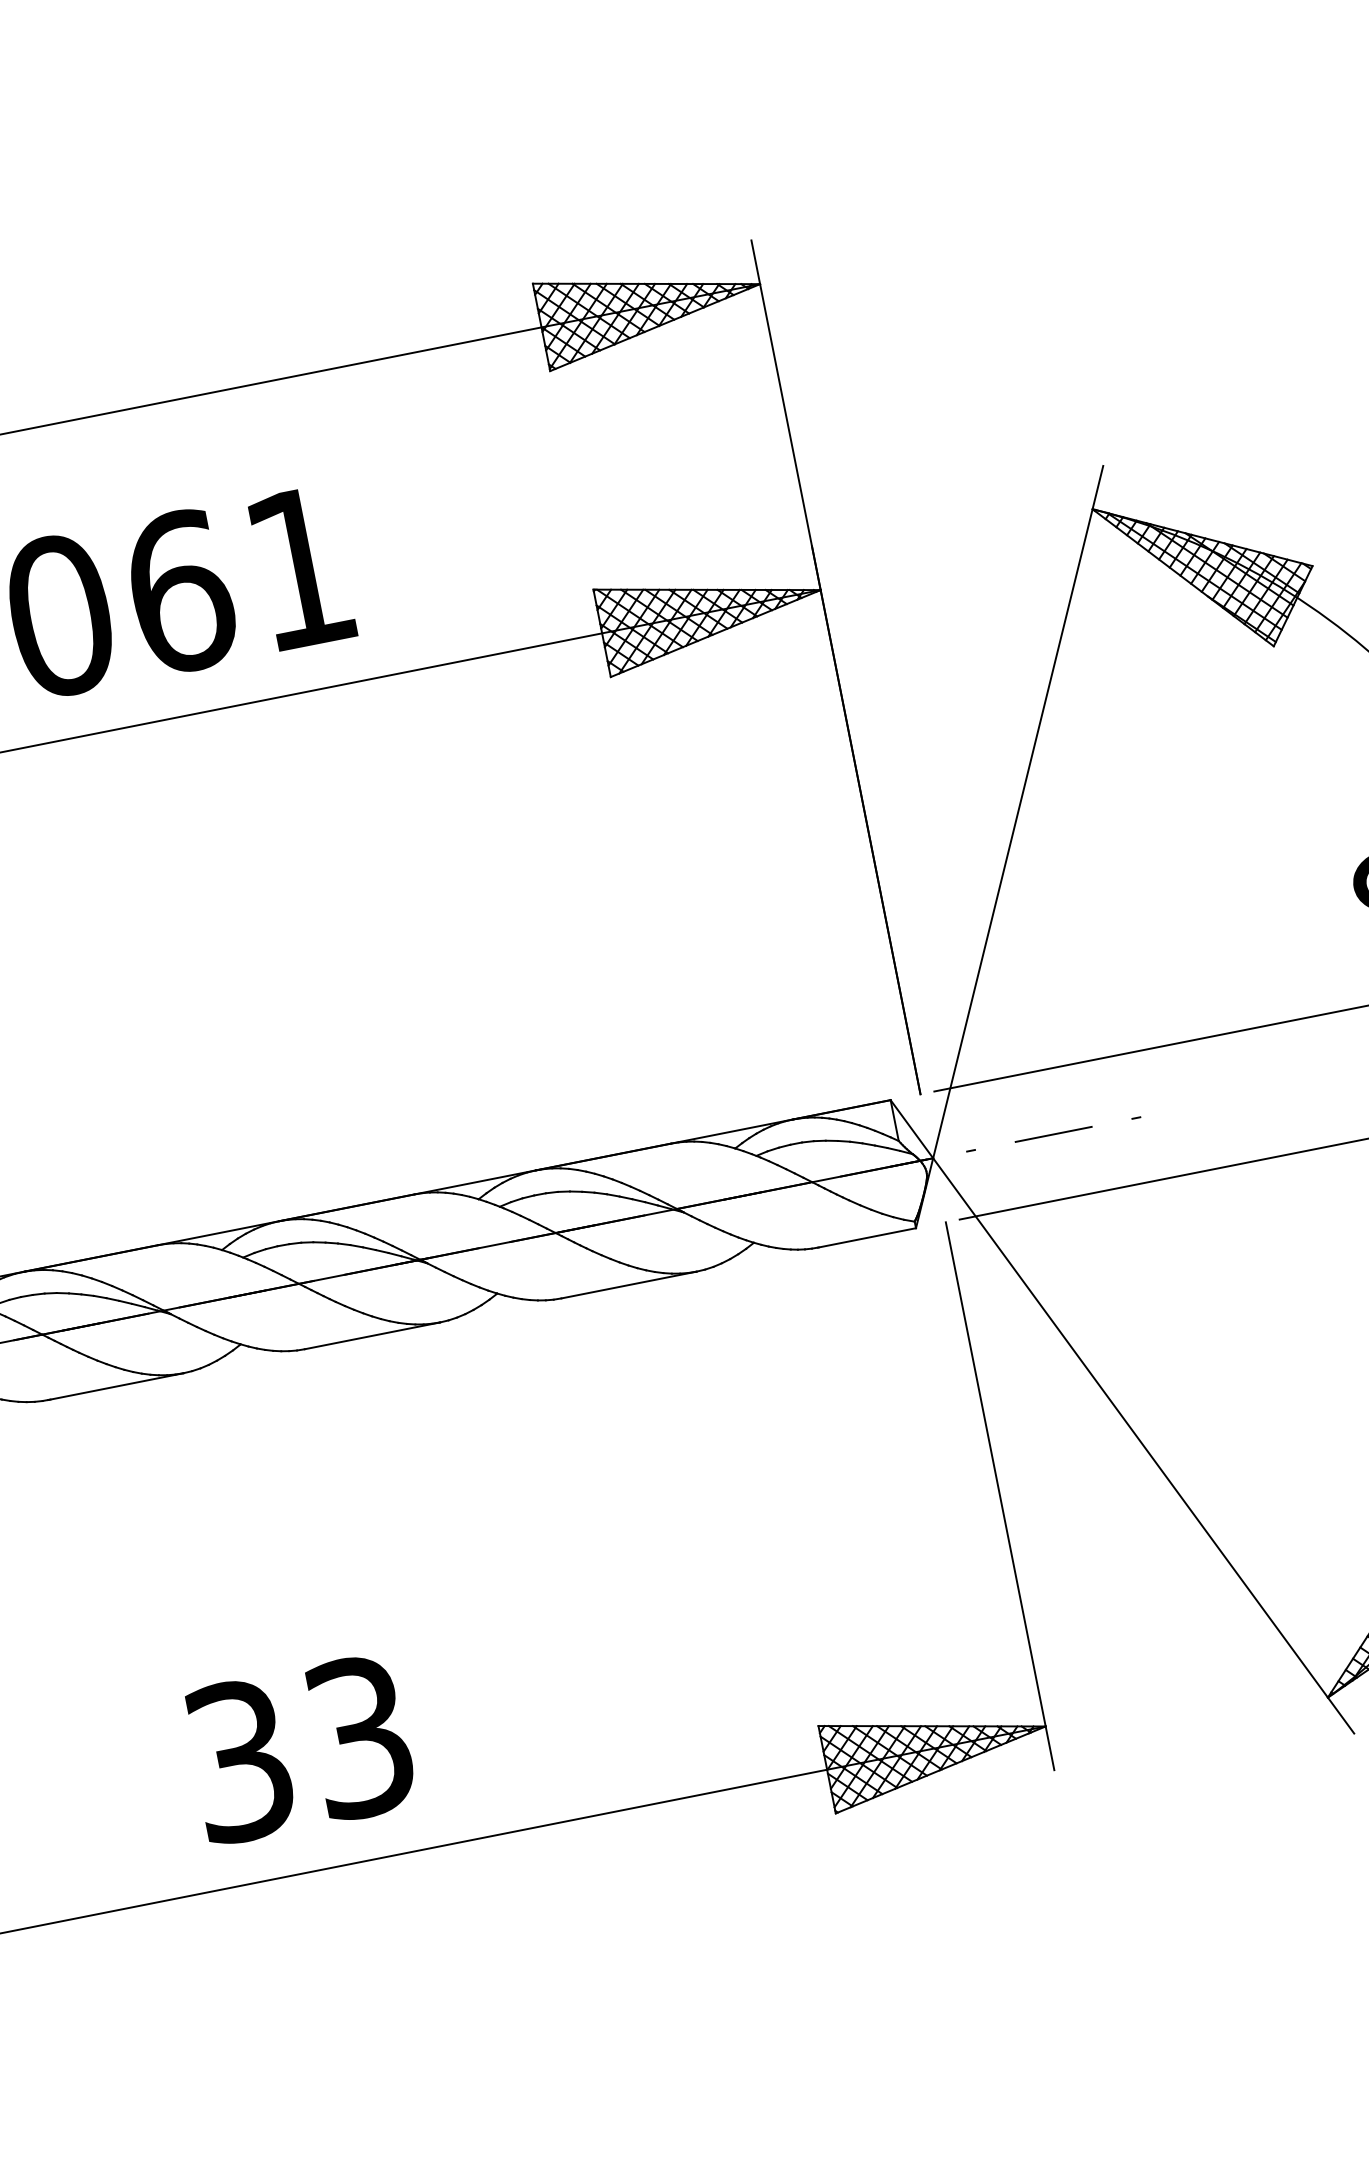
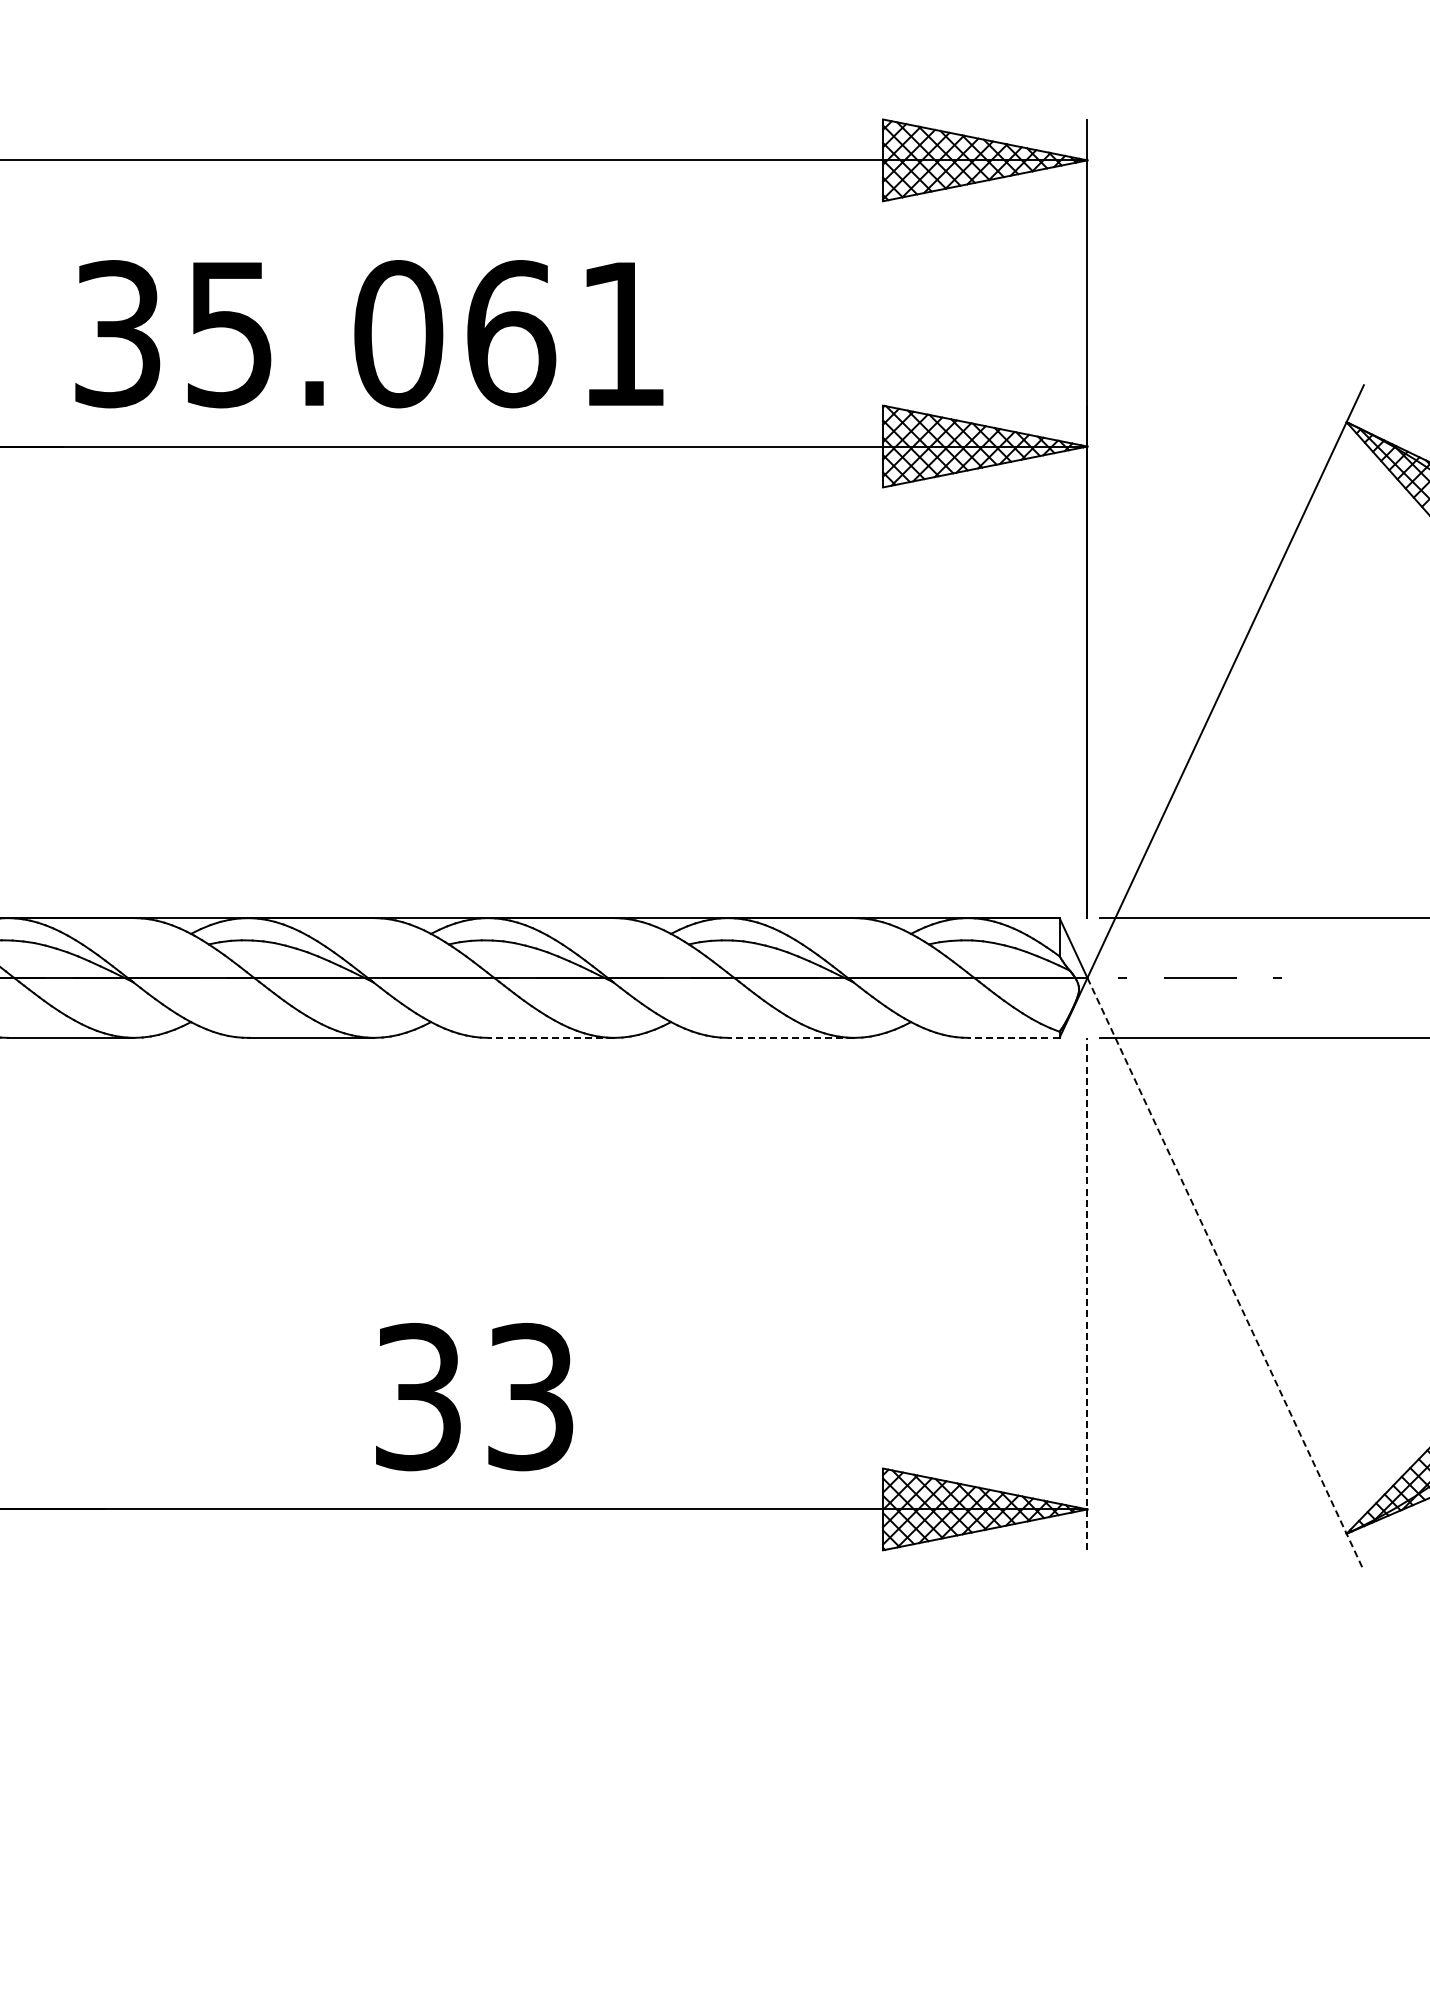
line: (866, 1237) -> (1013, 1037), solid -> dashed
line: (628, 1284) -> (790, 1037), solid -> dashed
line: (371, 1335) -> (550, 1037), solid -> dashed
line: (1143, 1446) -> (1225, 1274), solid -> dashed
line: (1000, 1495) -> (1087, 1293), solid -> dashed
text: (300, 1749) -> (474, 1397), moved

